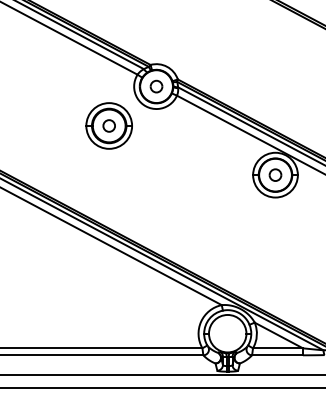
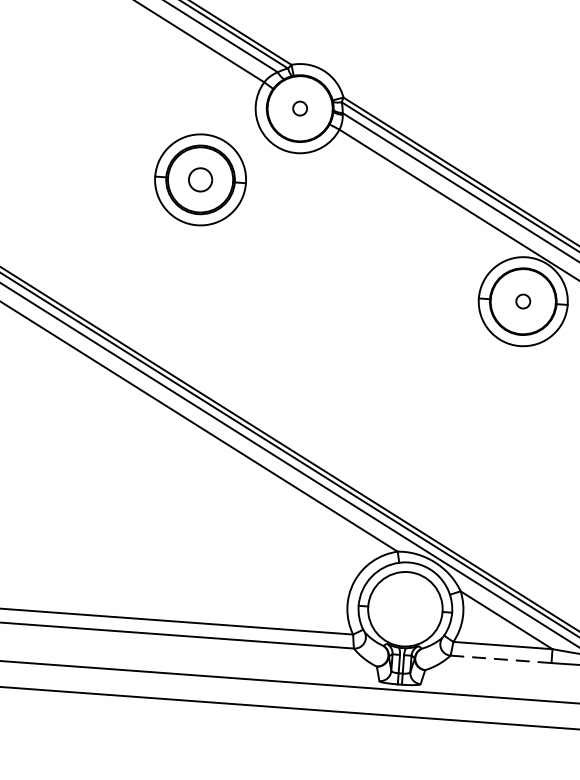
part: (156, 86) -> (300, 108), size x0.6
part: (275, 174) -> (523, 300), size x0.6
line: (277, 355) -> (500, 659), solid -> dashed

